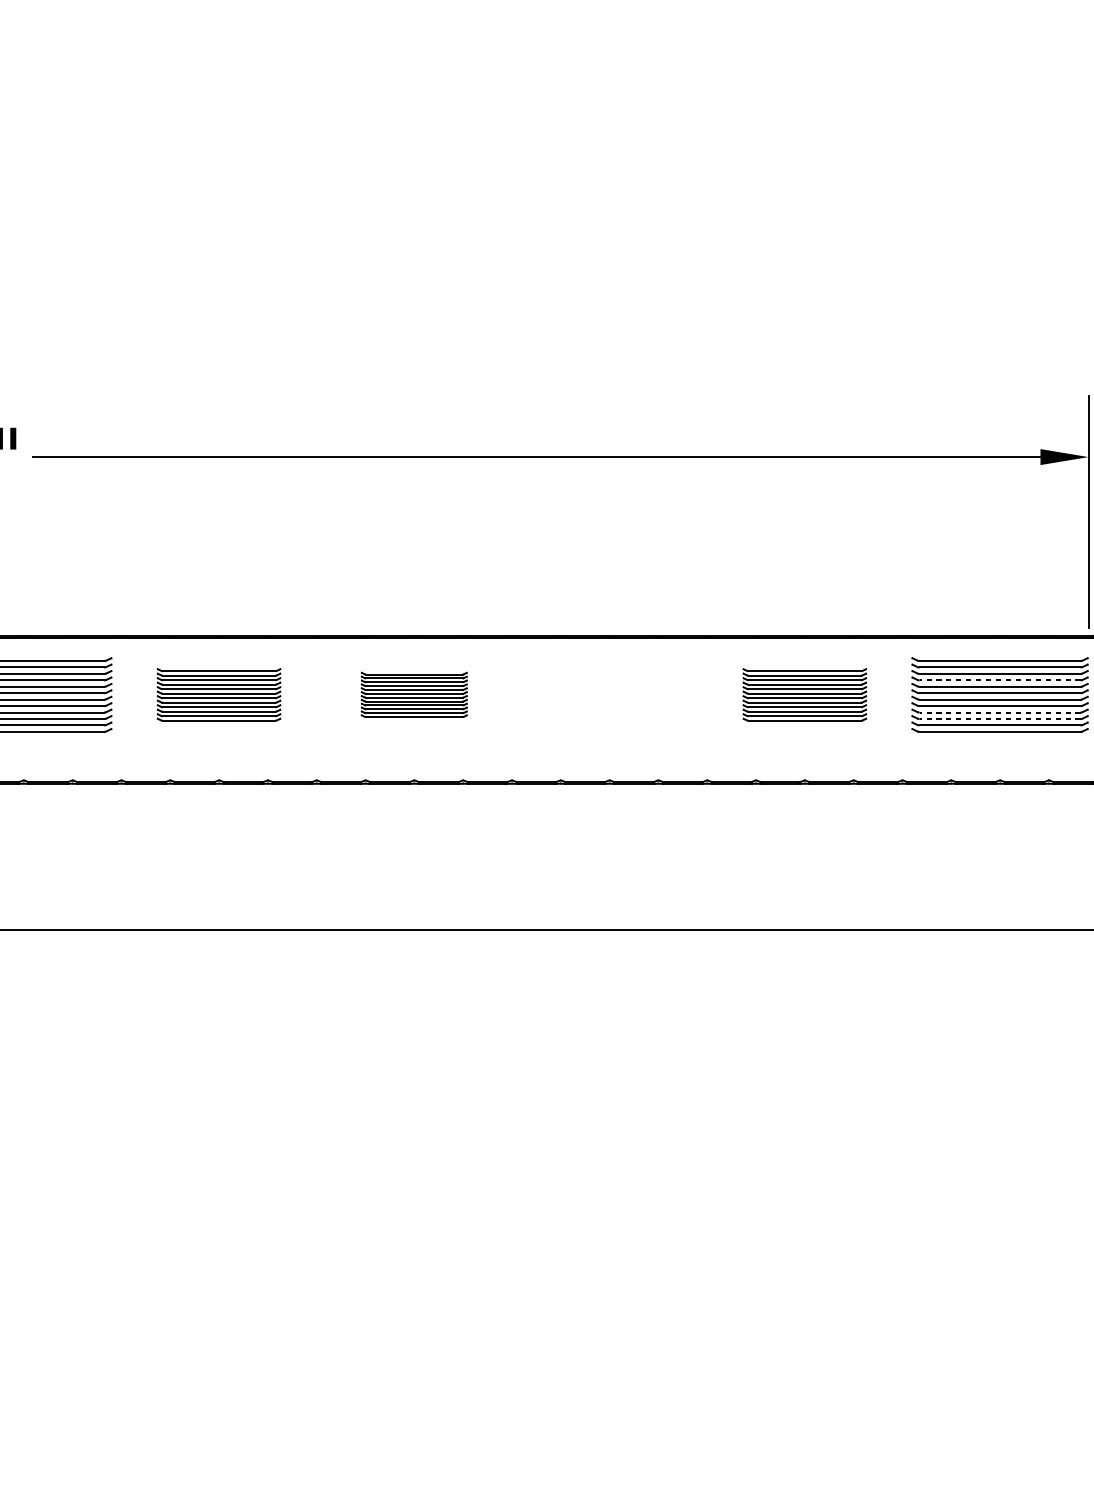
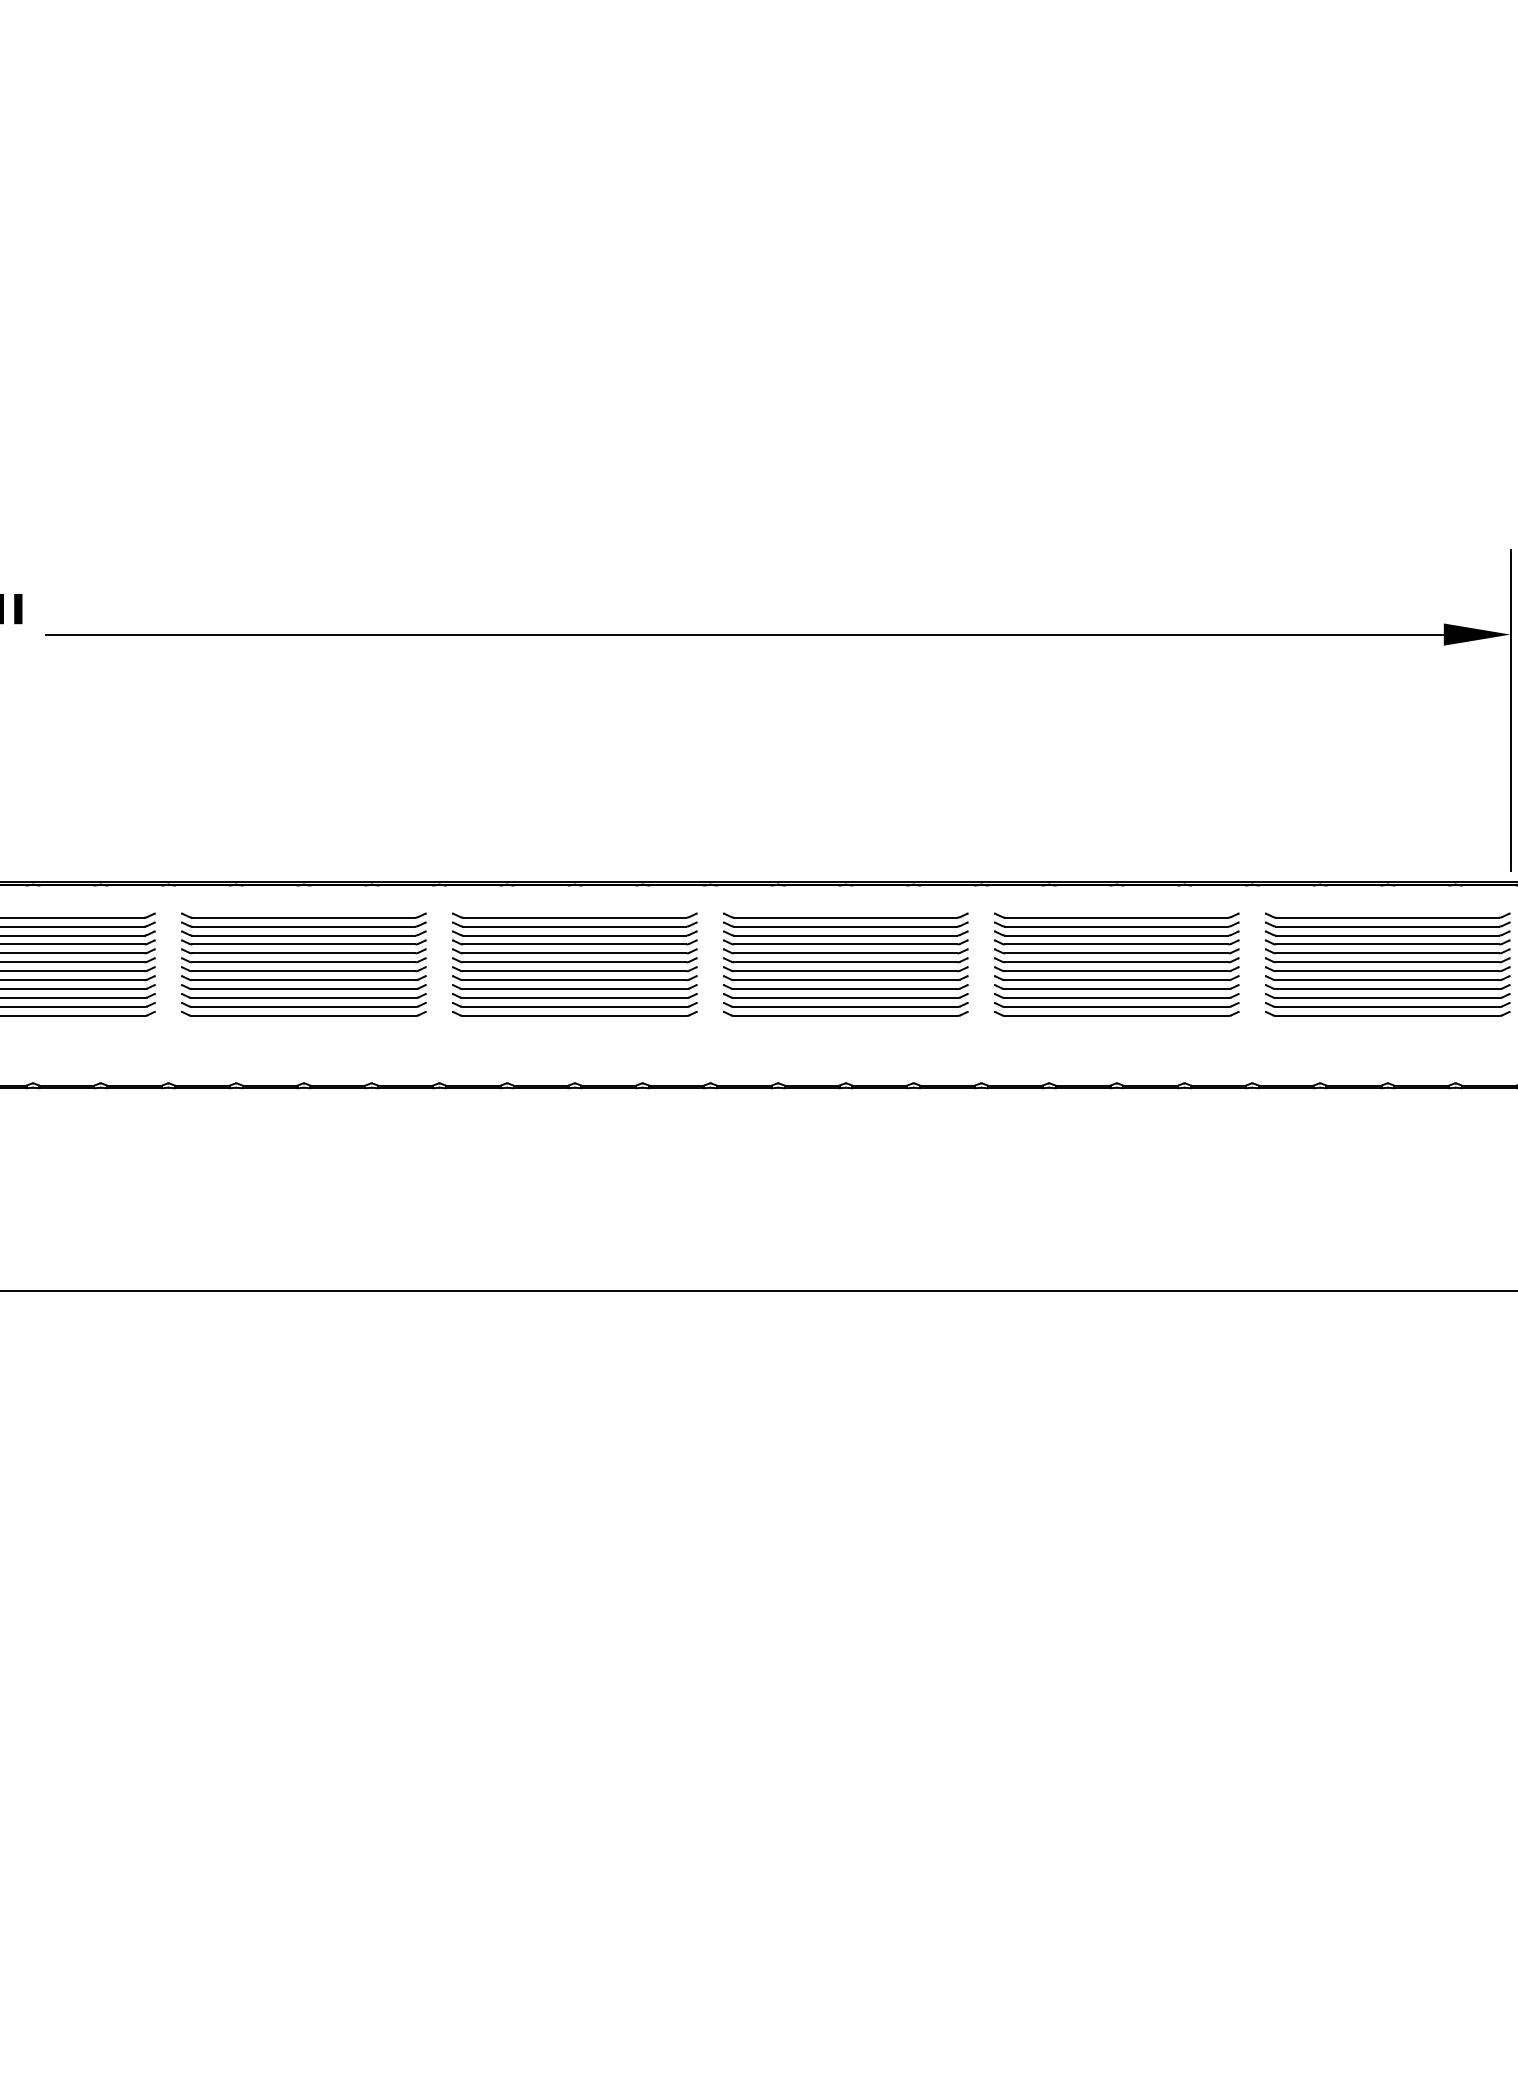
line: (999, 680) -> (1387, 944), dashed -> solid
part: (218, 694) -> (303, 964), size x1.43
part: (414, 694) -> (574, 964), size x1.67
part: (609, 694) -> (845, 964), added
part: (804, 694) -> (1116, 964), size x1.43
line: (999, 712) -> (1387, 989), dashed -> solid
line: (999, 719) -> (1387, 998), dashed -> solid

